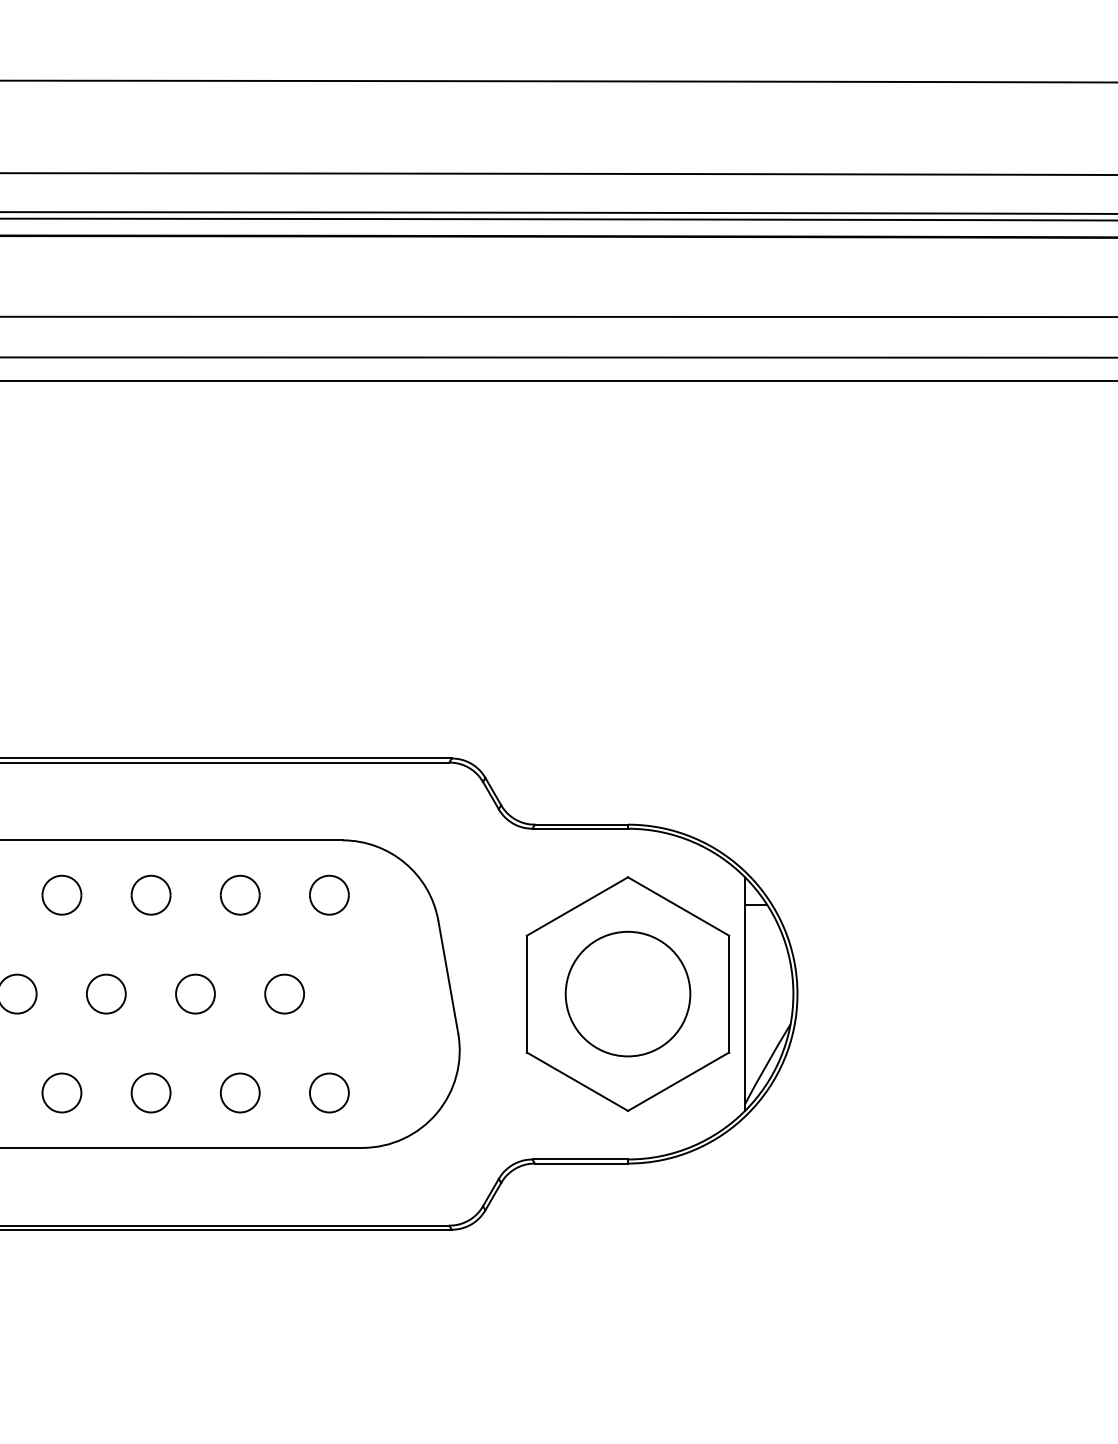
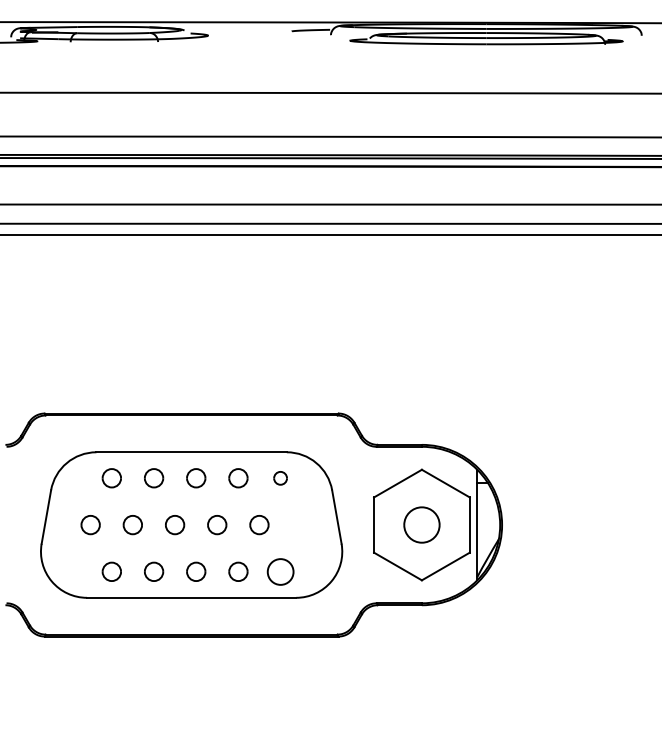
part: (329, 895) -> (280, 478), size x0.7
part: (627, 992) -> (421, 524), size x0.6
part: (329, 1092) -> (280, 571), size x1.4

